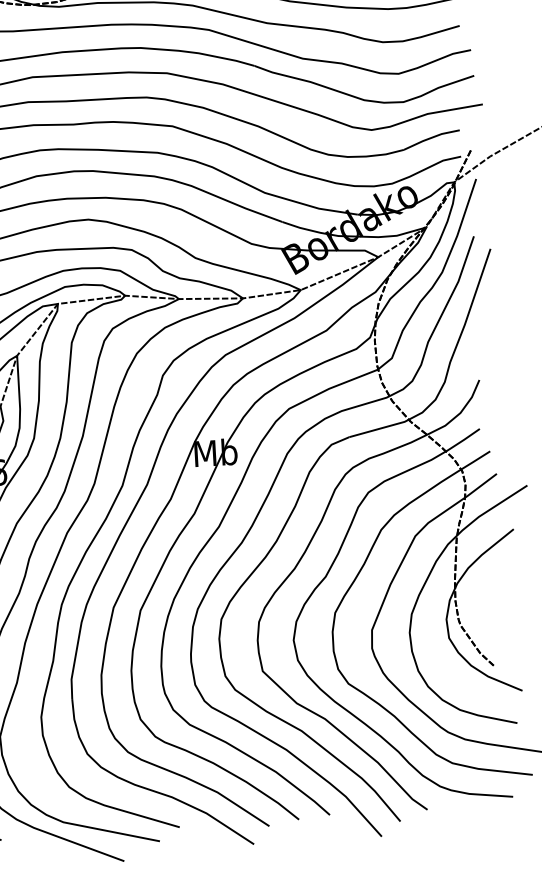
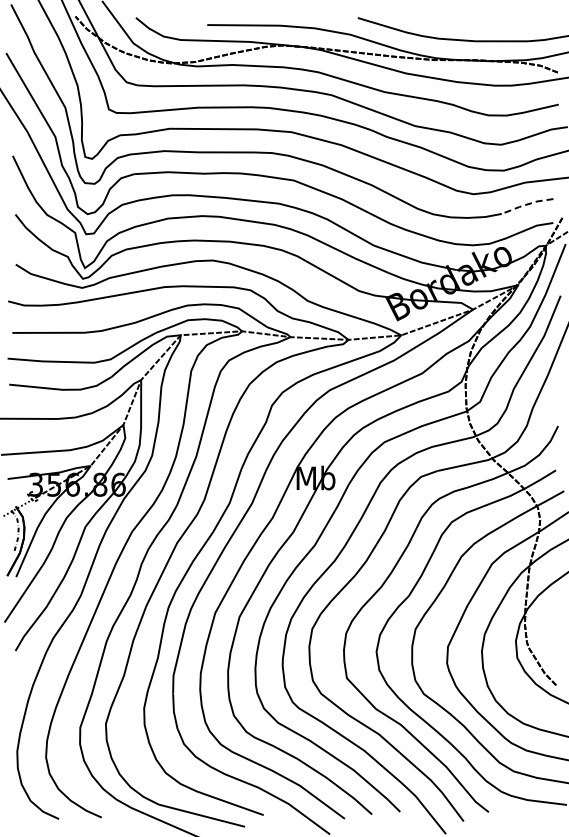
line: (430, 137) -> (526, 204), solid -> dashed

